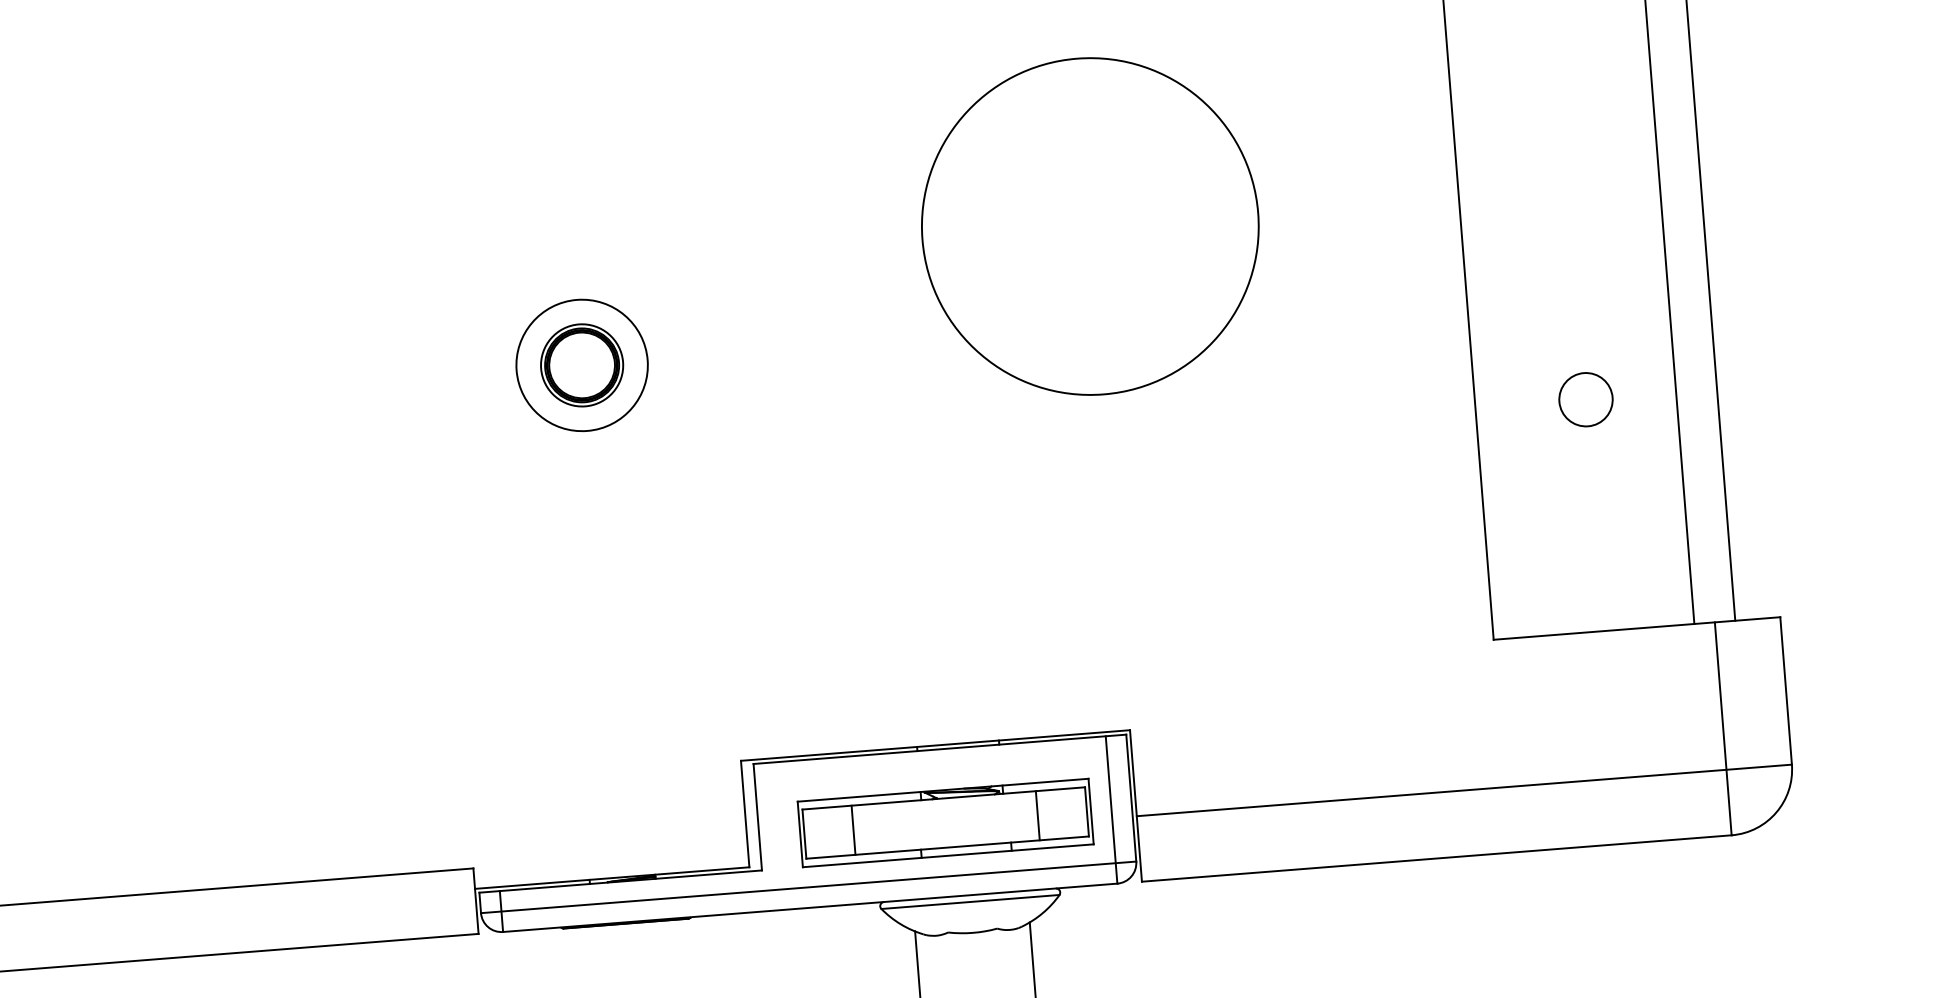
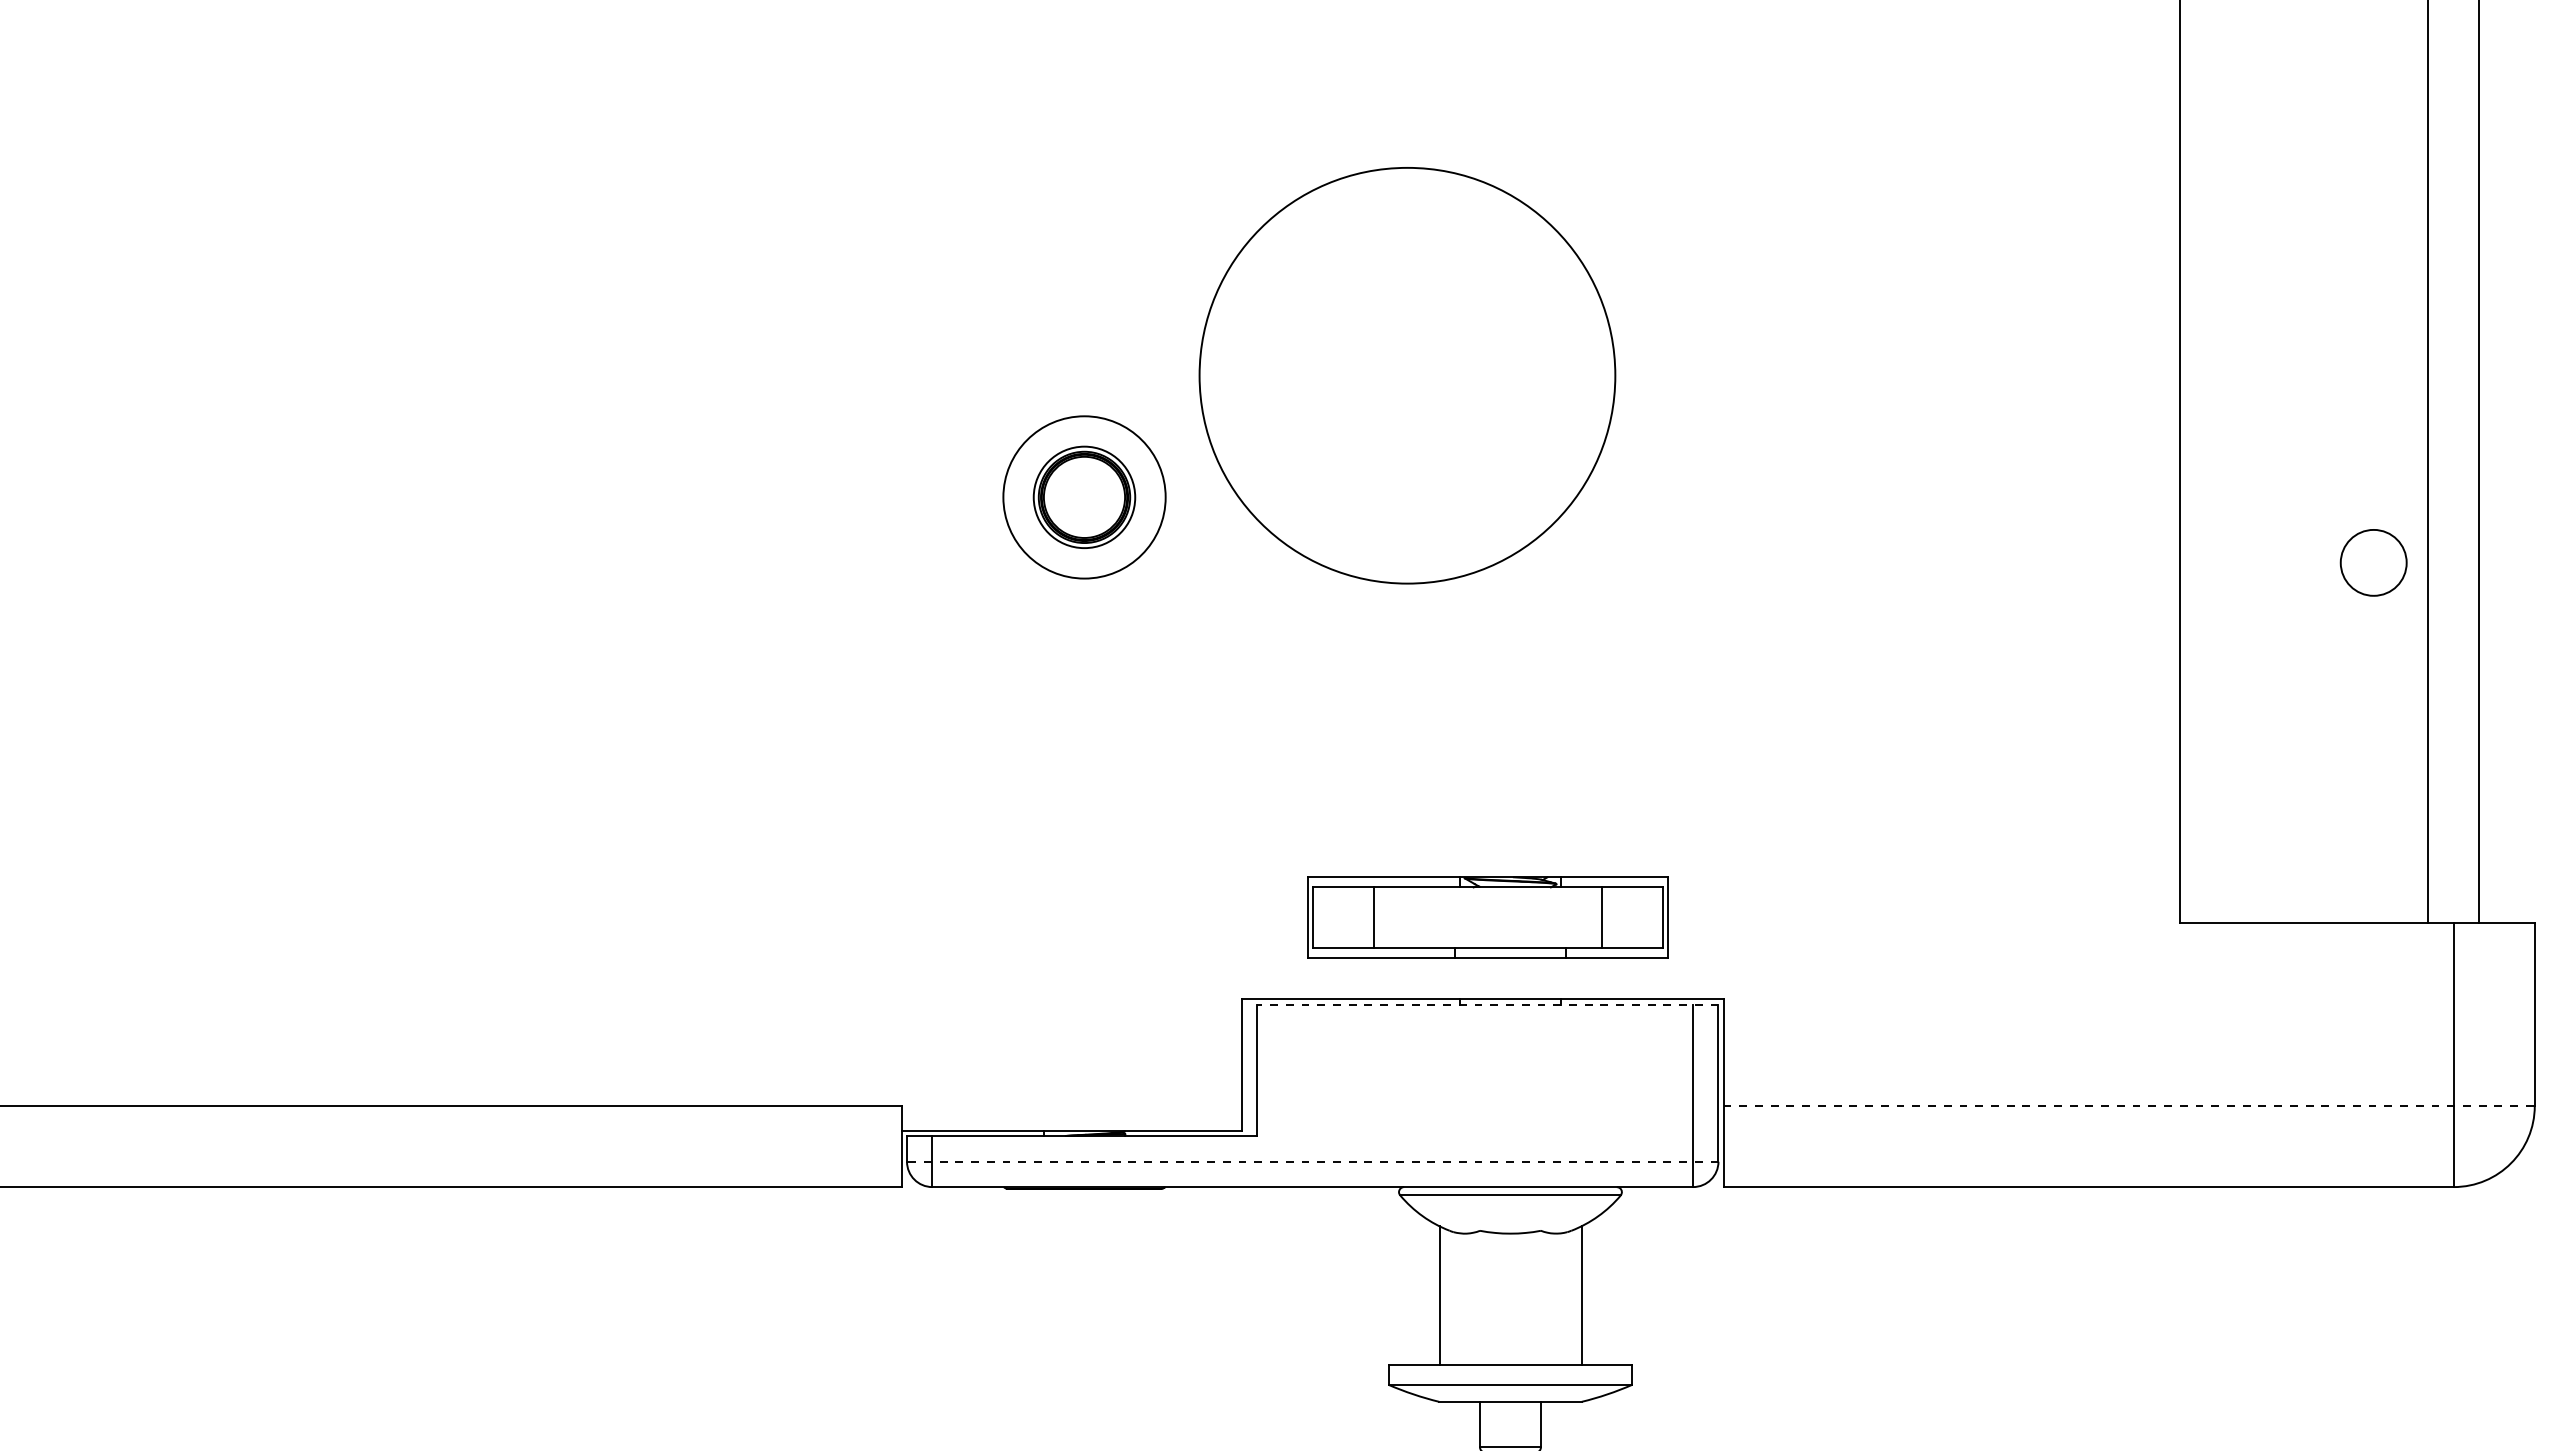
part: (1090, 226) -> (1407, 375), moved
part: (1585, 399) -> (2373, 562), moved
line: (939, 749) -> (1487, 1004), solid -> dashed
line: (1464, 790) -> (2129, 1105), solid -> dashed
part: (945, 822) -> (1487, 917), moved
line: (808, 887) -> (1312, 1161), solid -> dashed

